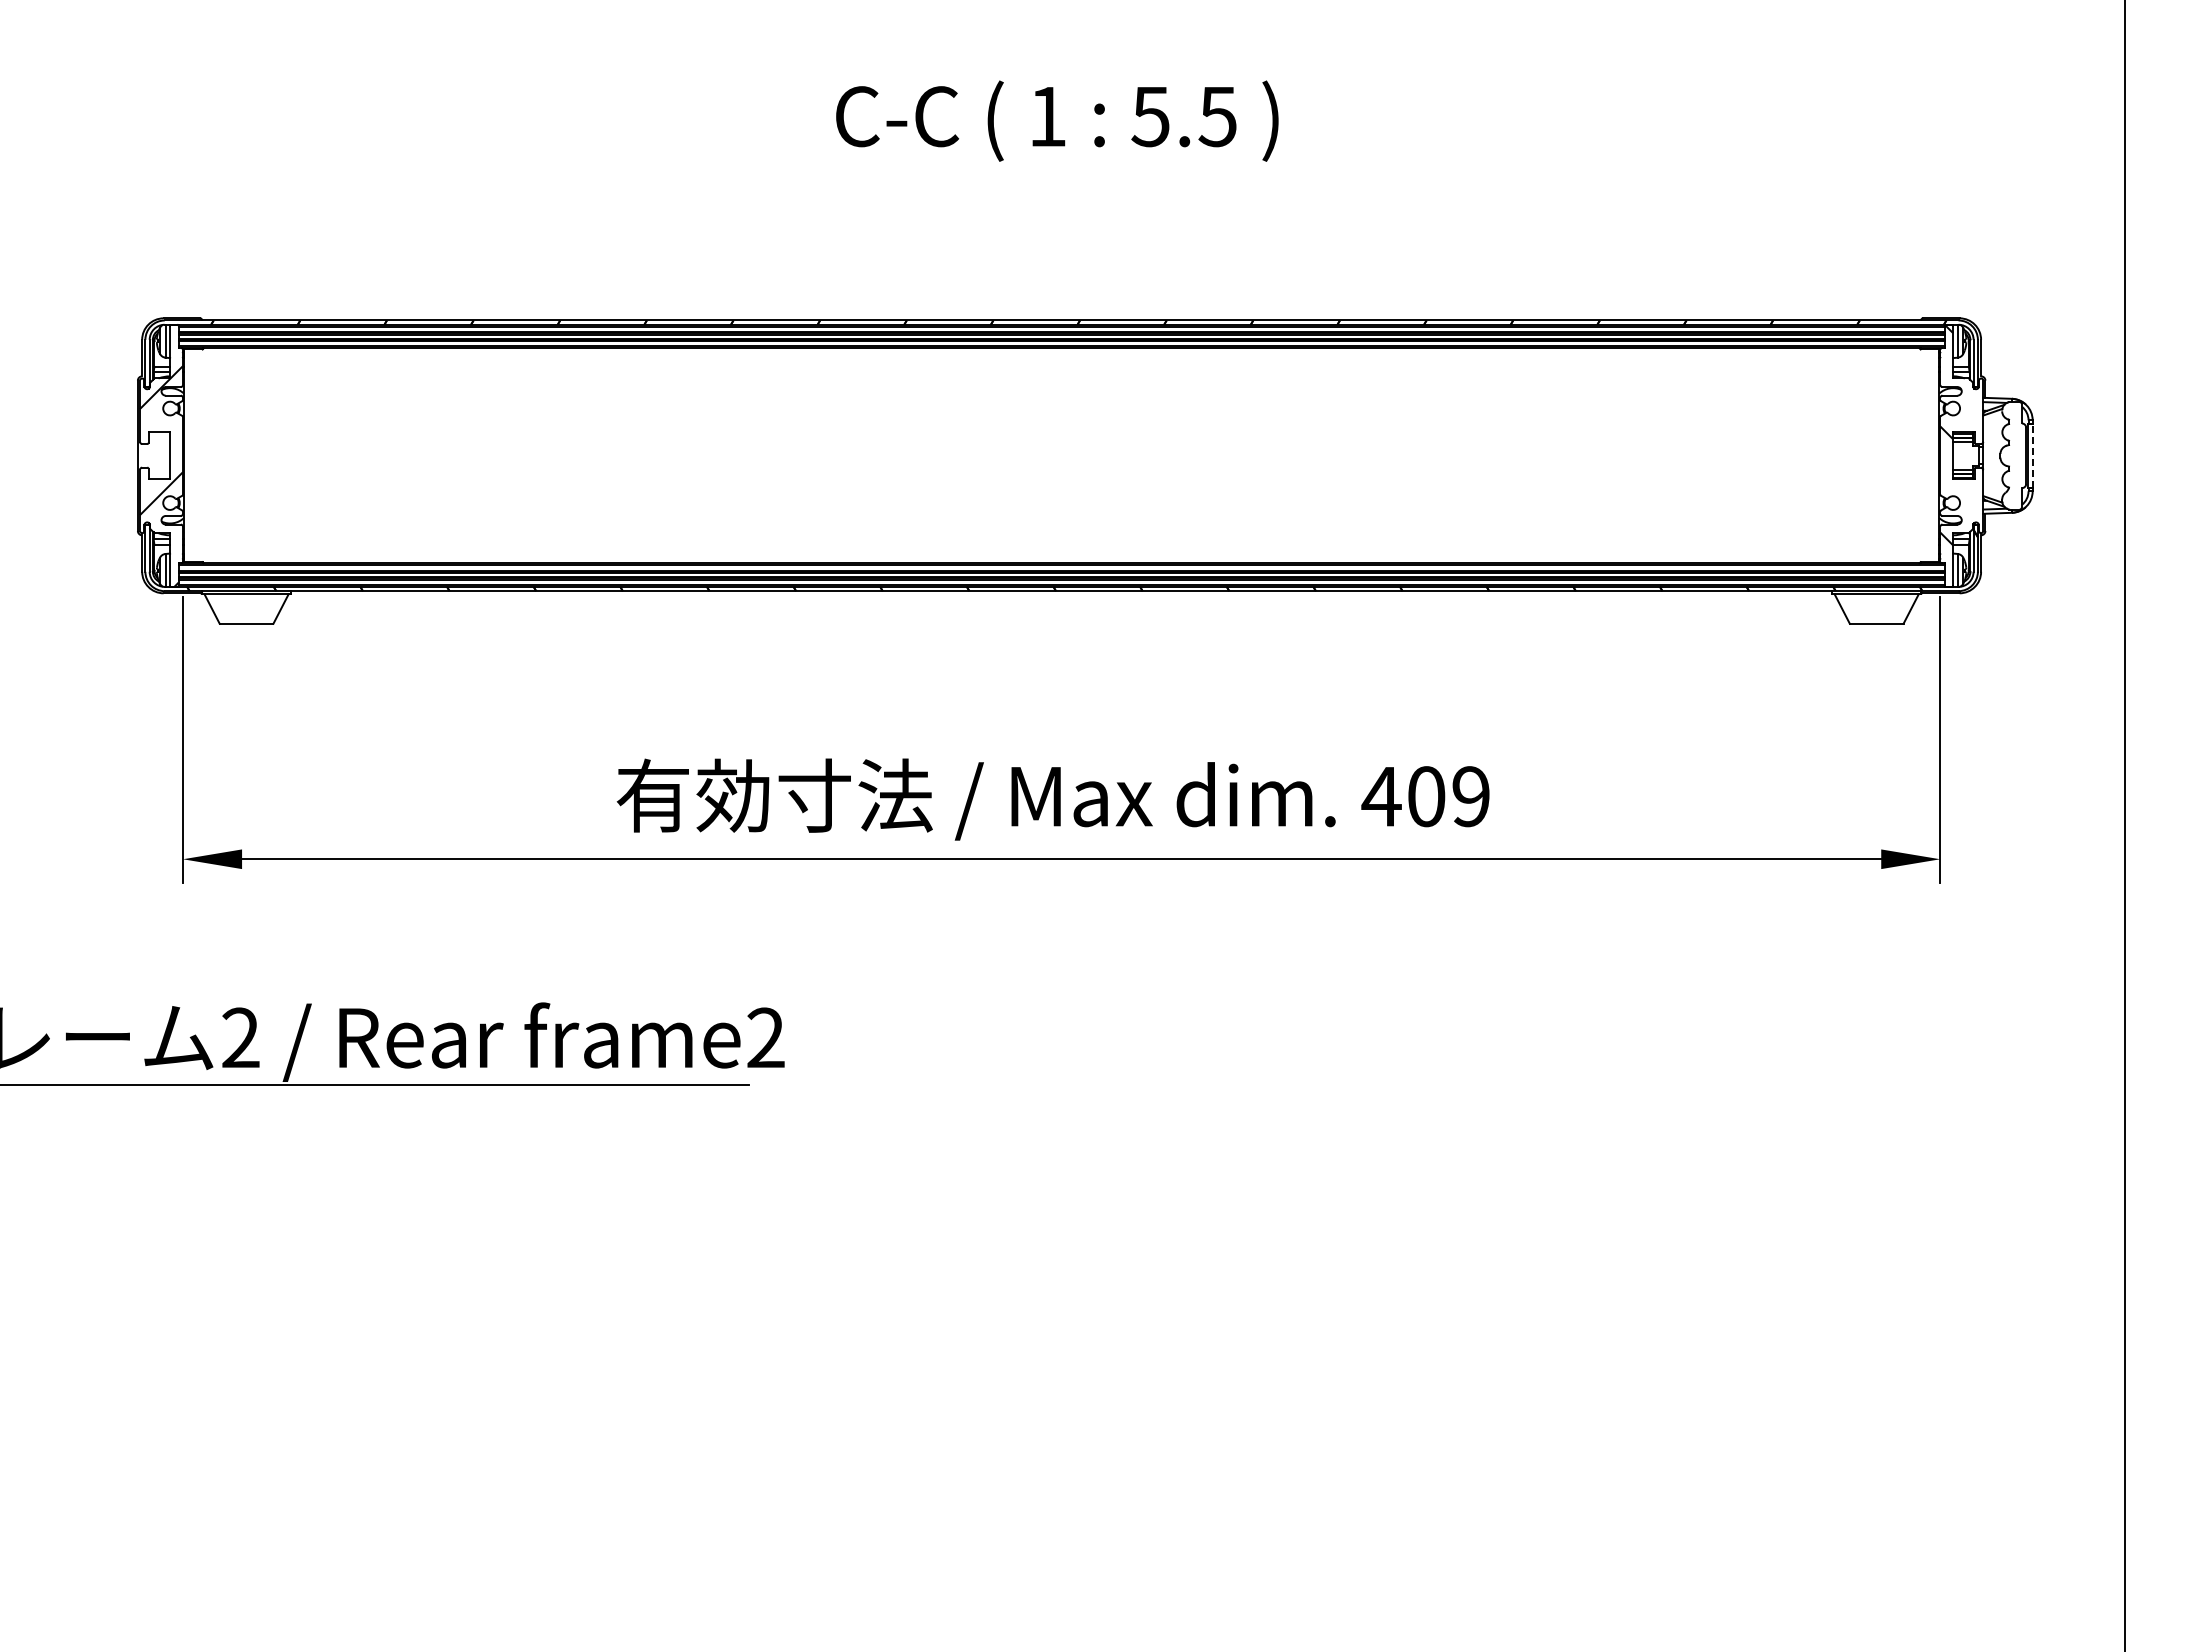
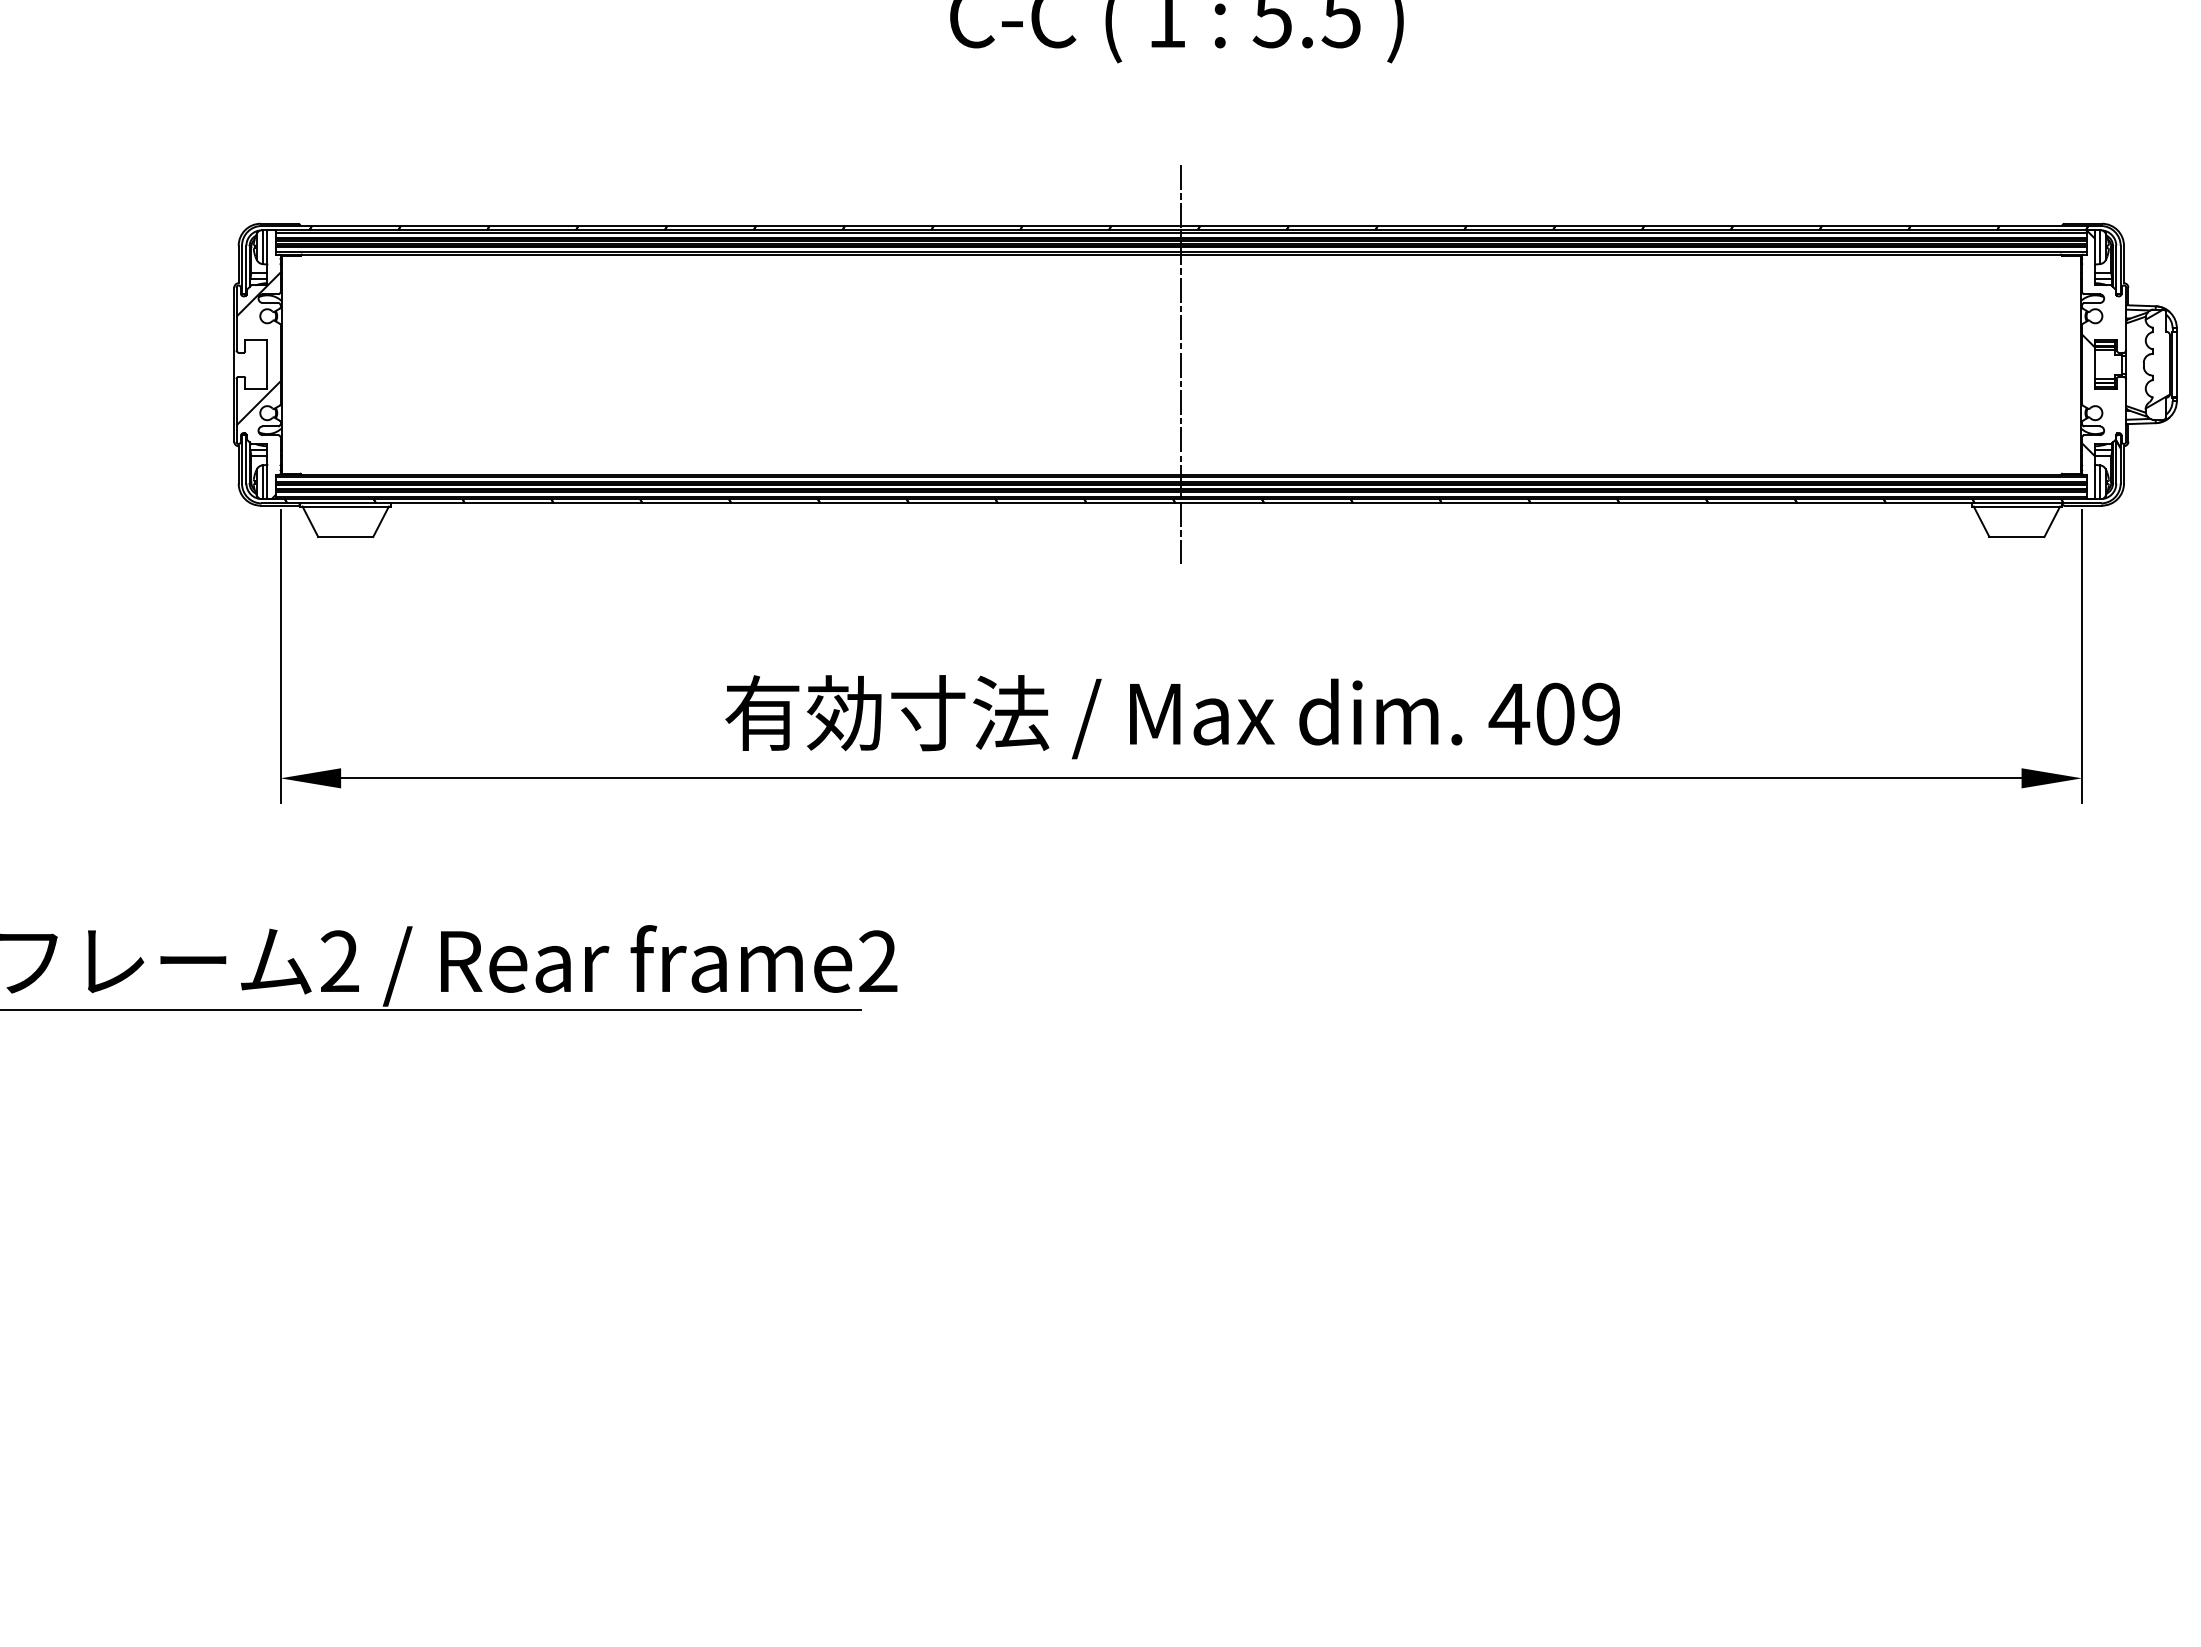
hatch: (2014, 450) -> (2158, 359), added
line: (1061, 455) -> (1181, 364), added
line: (2032, 455) -> (2176, 364), dashed -> solid

